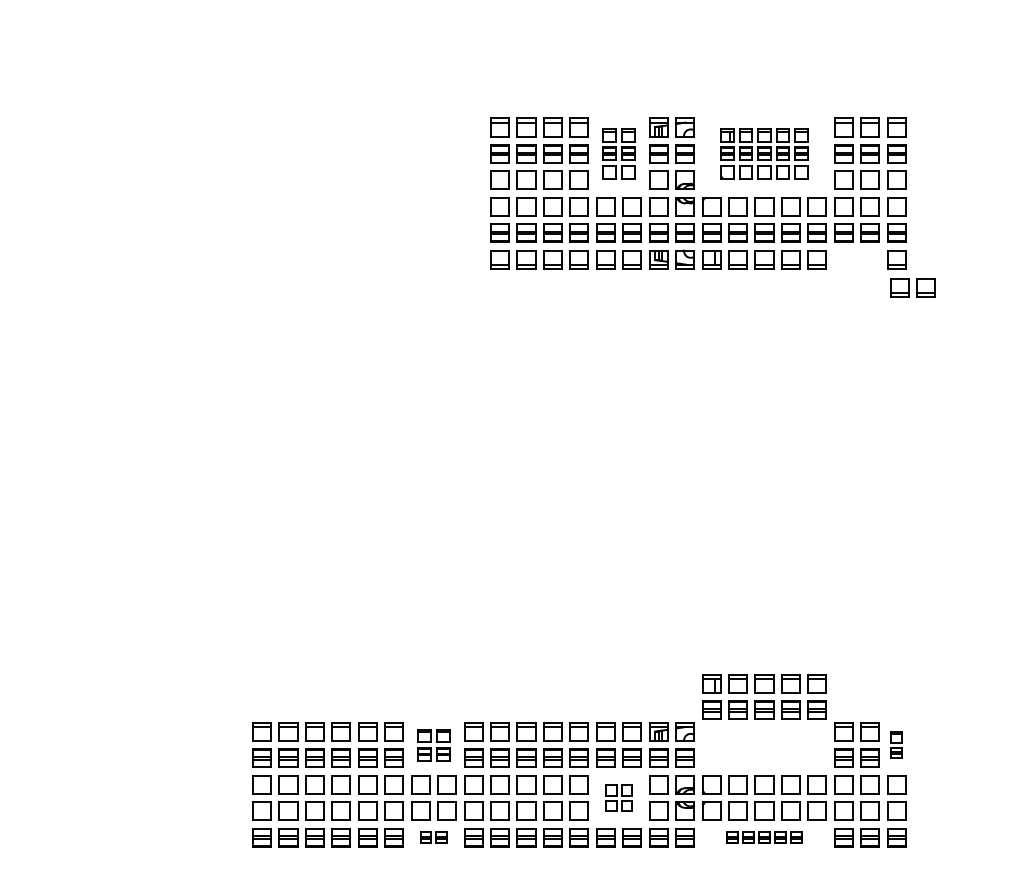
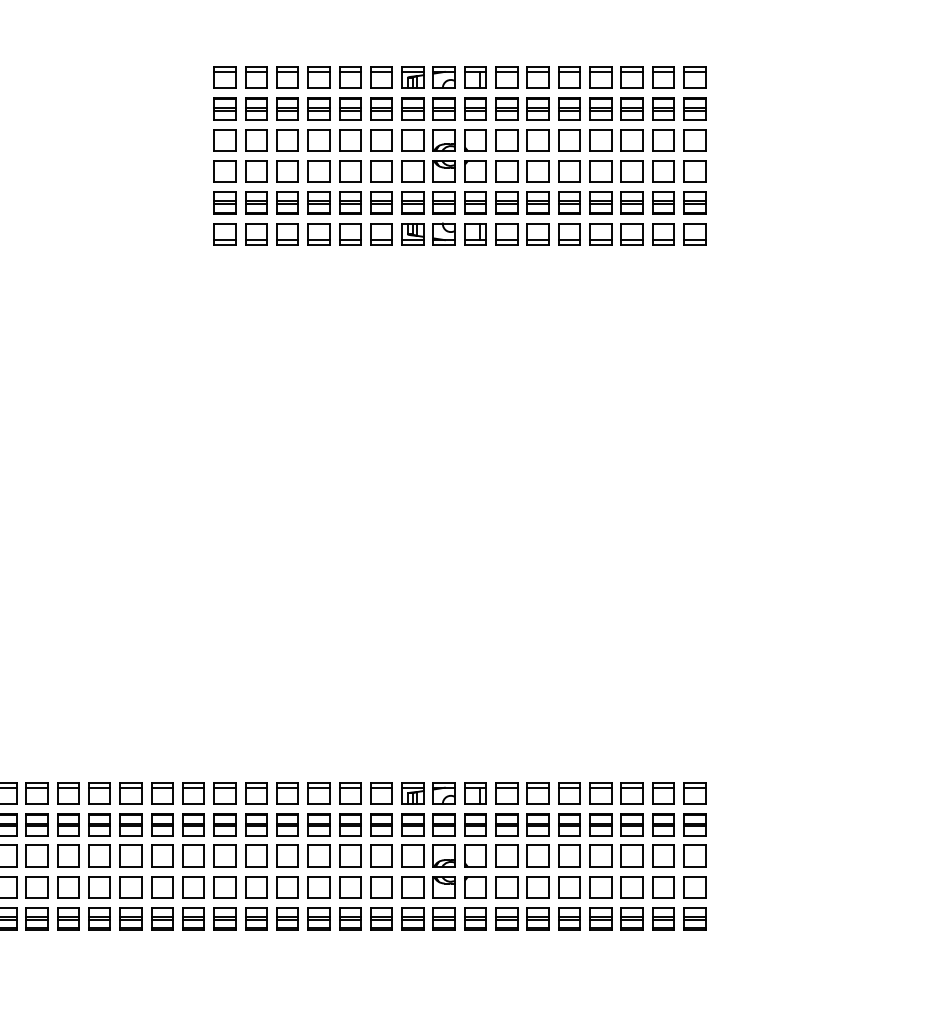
part: (618, 153) -> (365, 108), size x1.43
part: (764, 153) -> (538, 108), size x1.43
part: (912, 287) -> (647, 234), moved
part: (764, 696) -> (538, 808), moved
part: (433, 744) -> (146, 808), size x1.43
part: (896, 744) -> (694, 808), size x1.67
part: (618, 797) -> (365, 871), size x1.67
part: (433, 837) -> (146, 918), size x1.67
part: (764, 837) -> (538, 918), size x1.67

